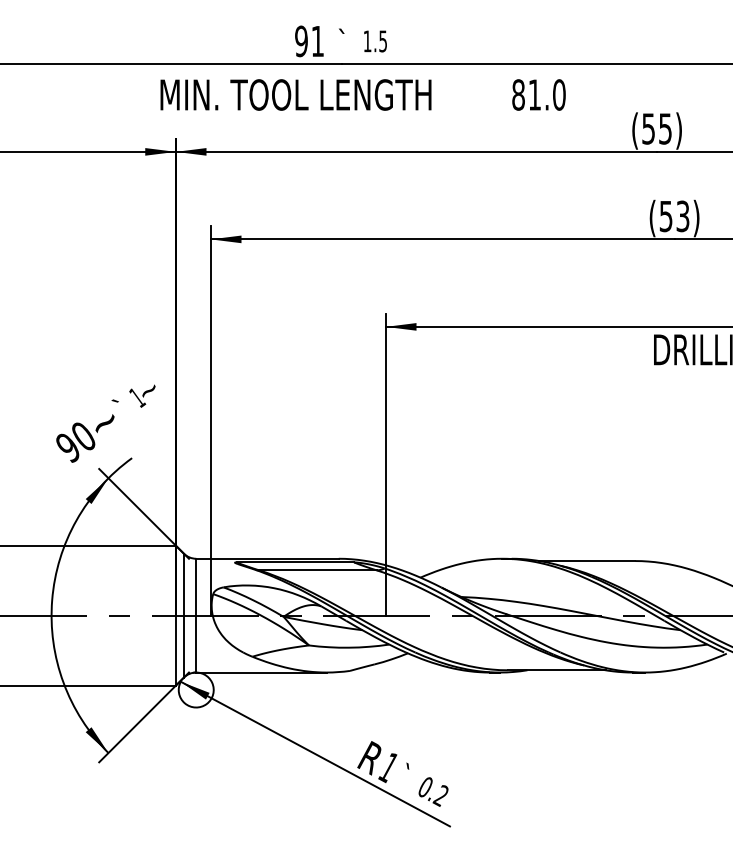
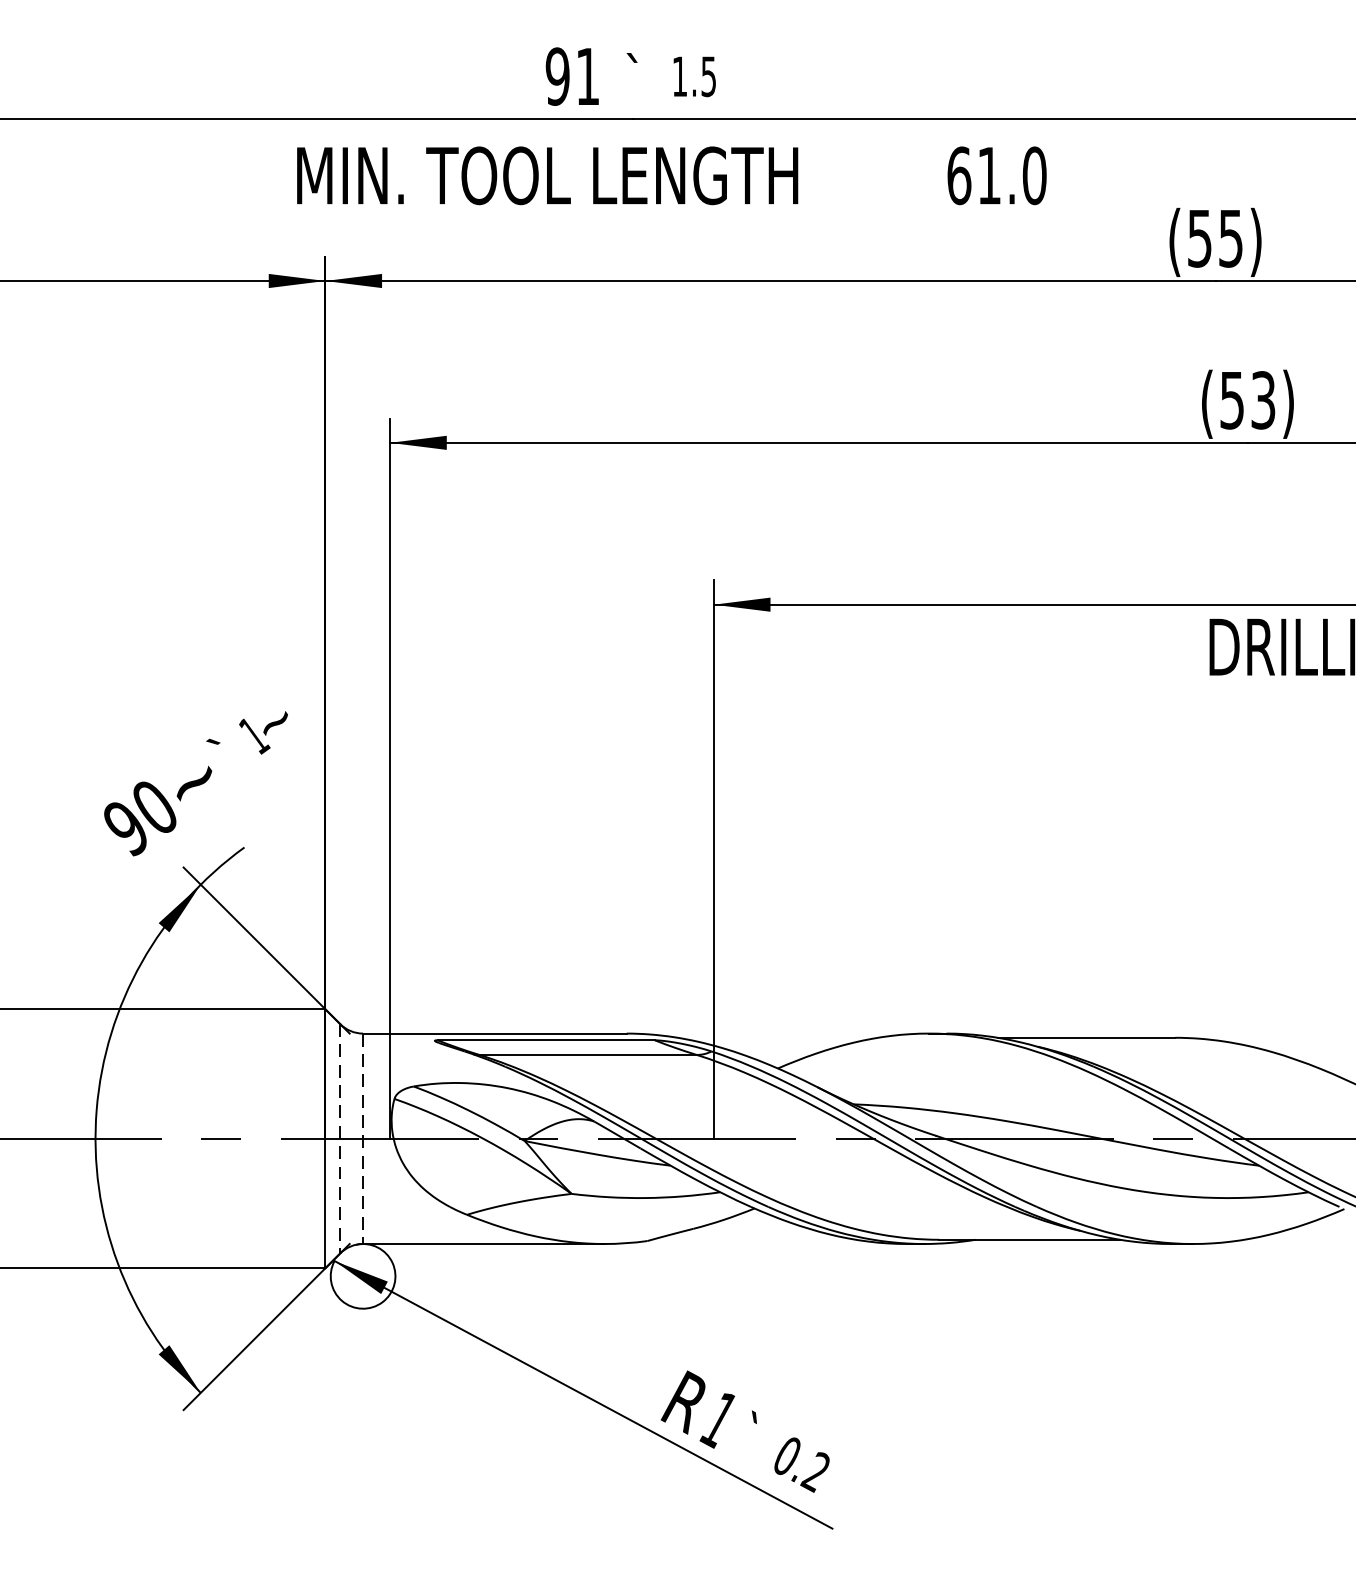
text: (518, 94) -> (959, 174), 81.0 -> 61.0
line: (196, 615) -> (363, 1138), solid -> dashed
line: (183, 616) -> (339, 1140), solid -> dashed

